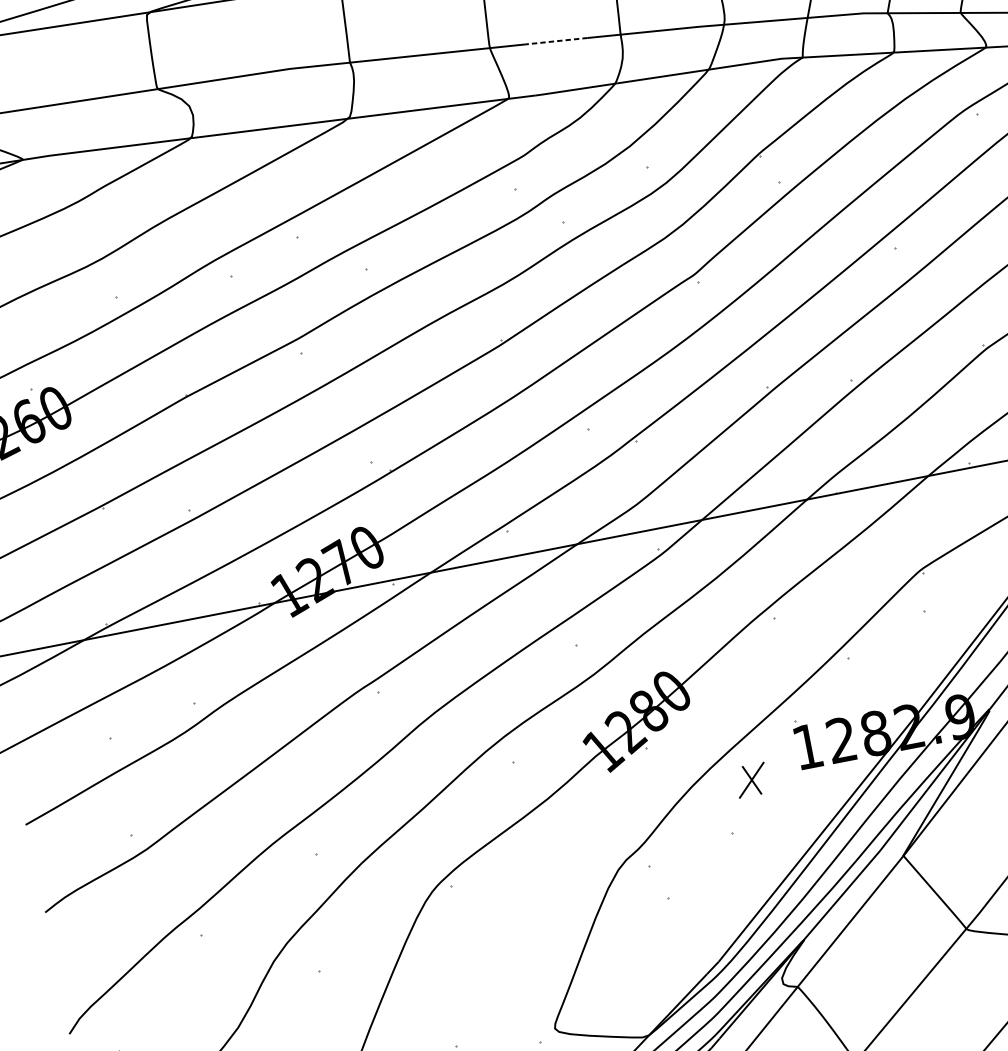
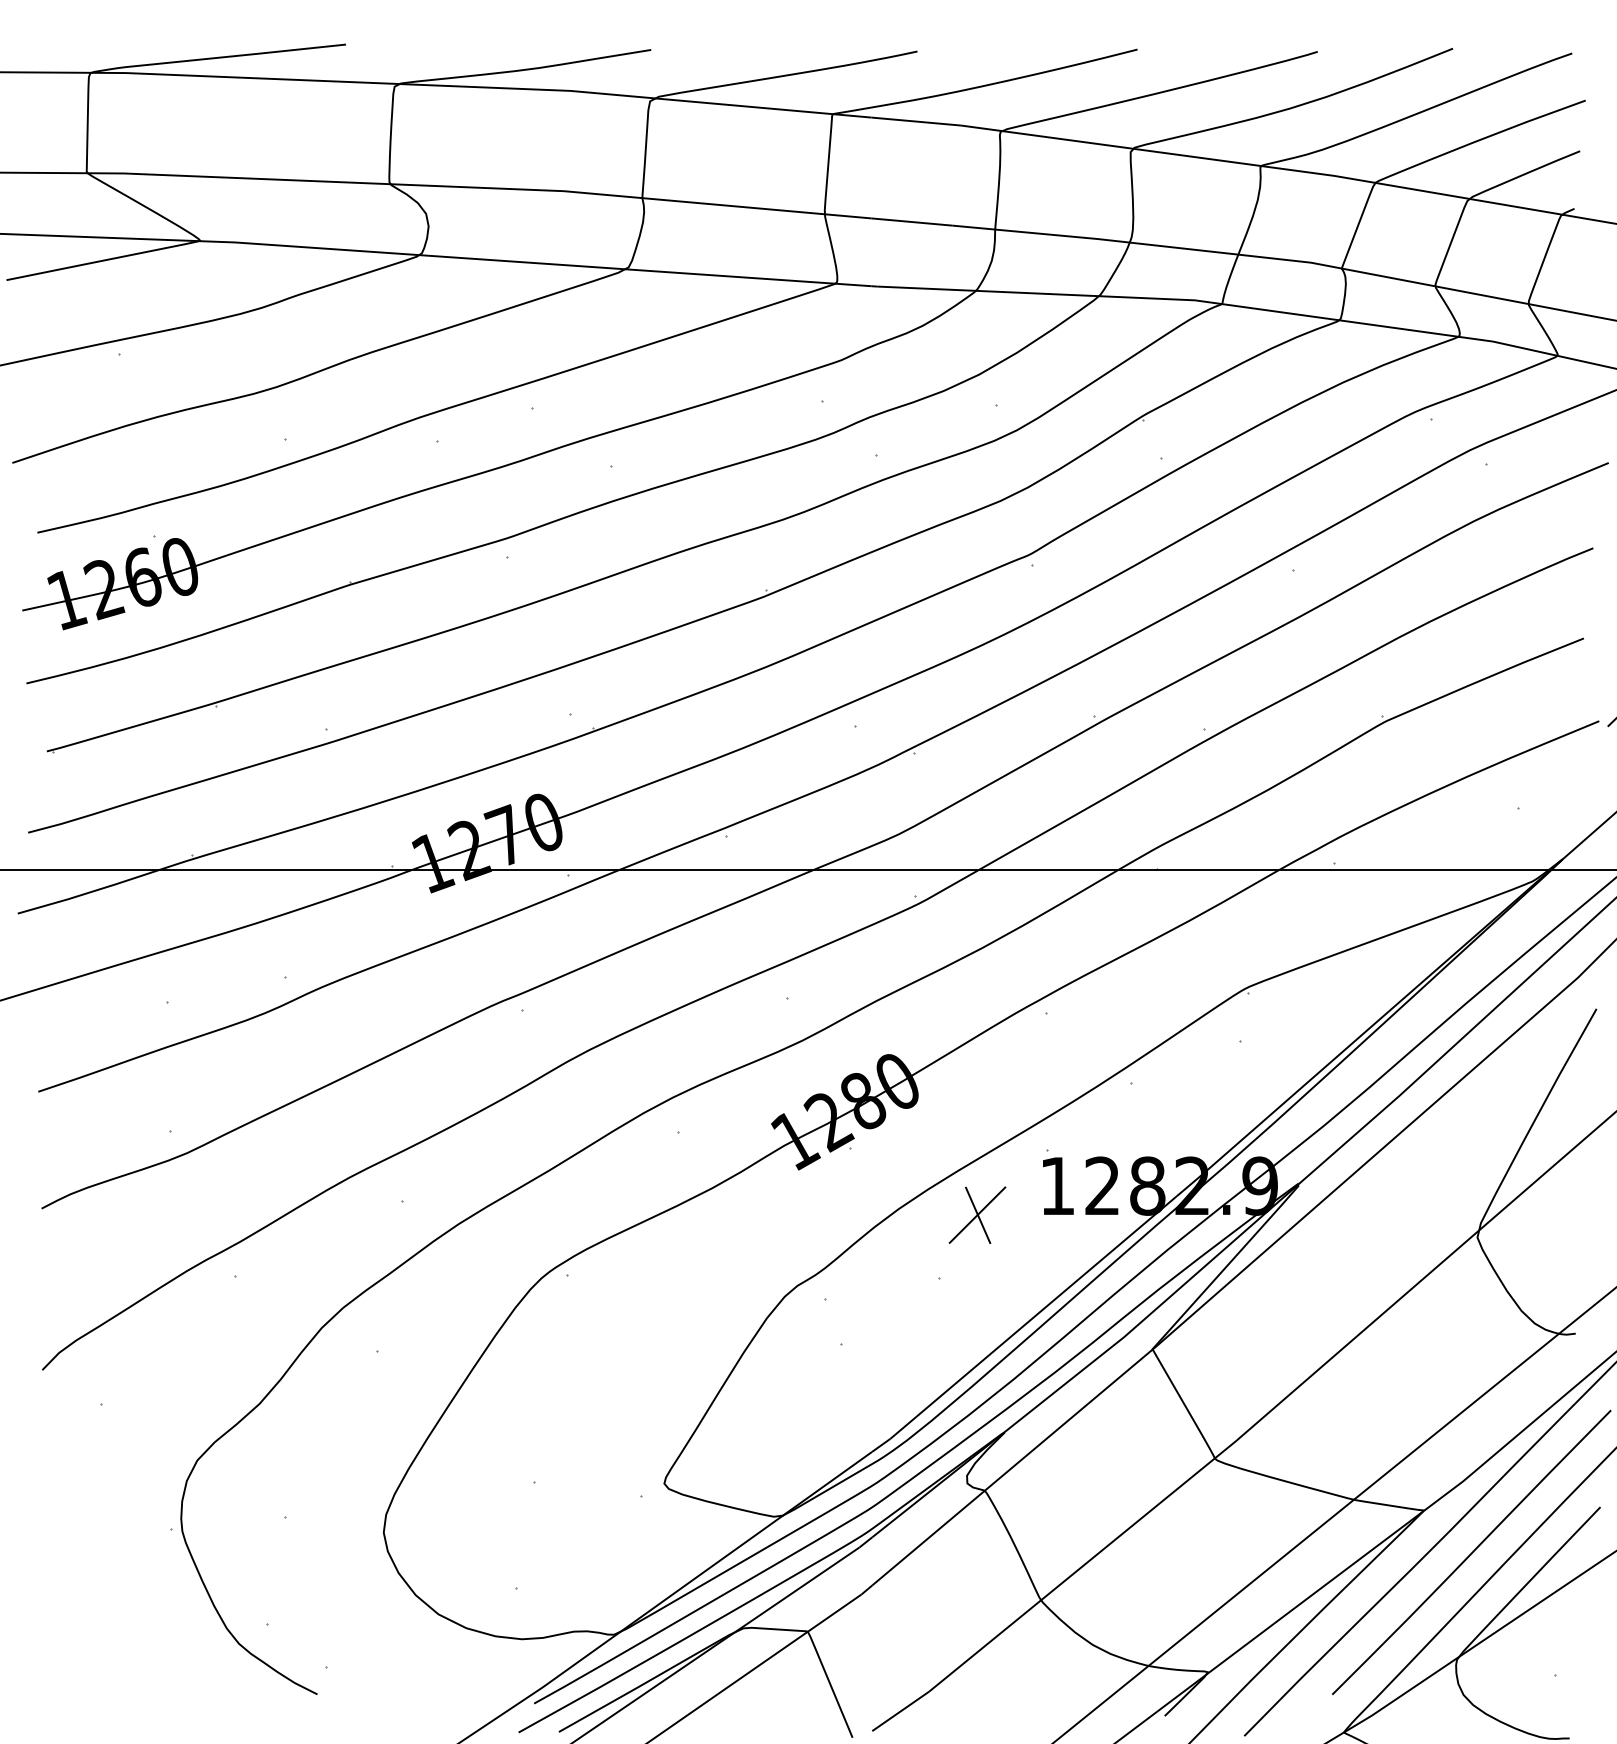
line: (556, 40) -> (911, 221), dashed -> solid
part: (751, 779) -> (977, 1214), size x1.43

